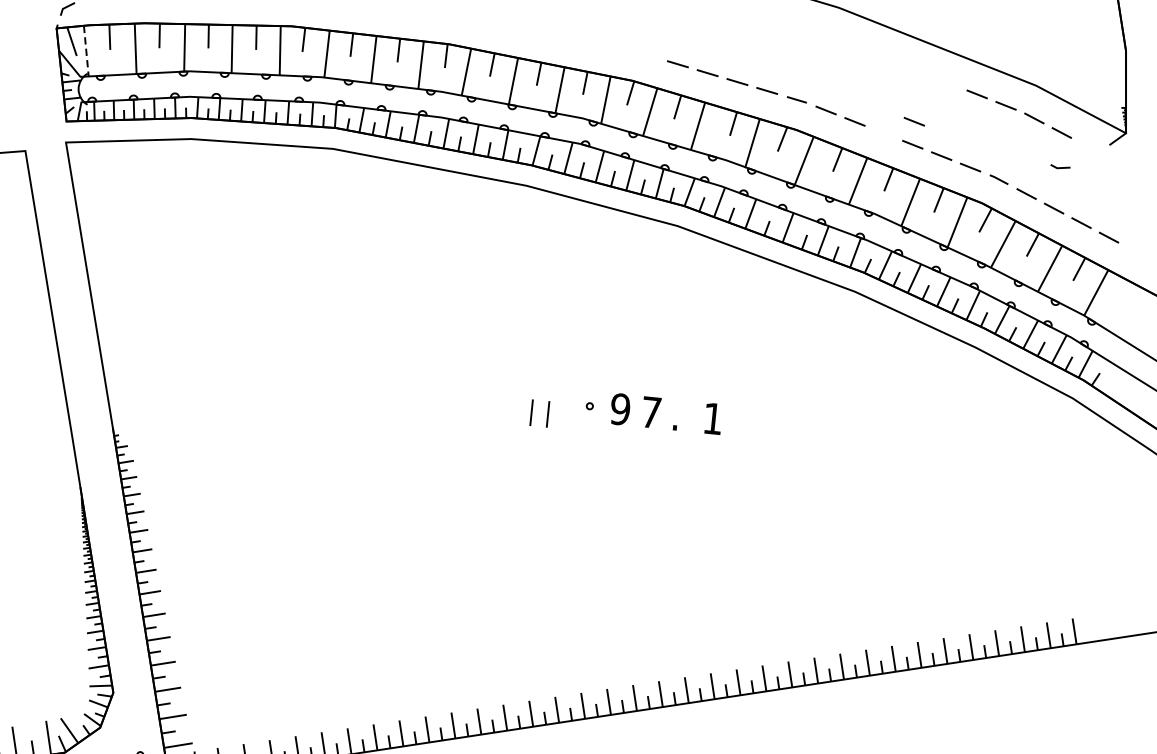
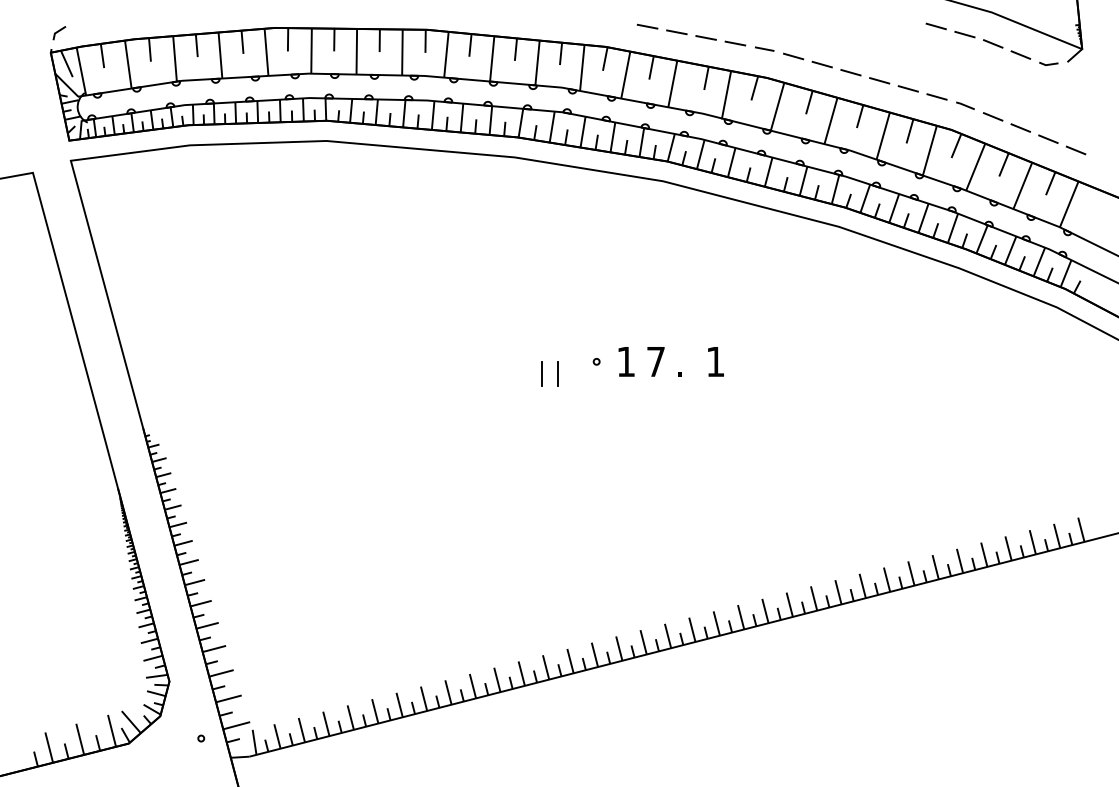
line: (86, 52) -> (81, 72), dashed -> solid
line: (913, 121) -> (850, 72), moved
line: (1060, 166) -> (1048, 63), moved
text: (620, 409) -> (626, 361), 9 -> 1

